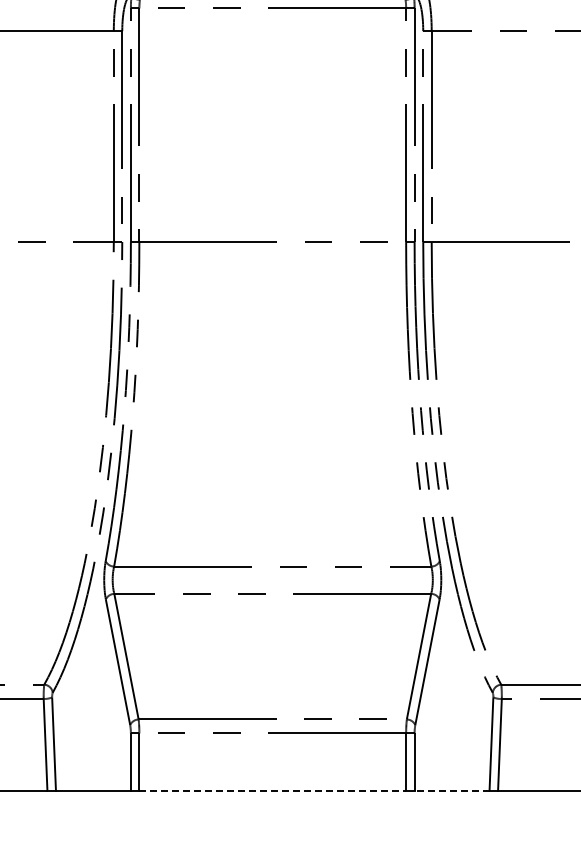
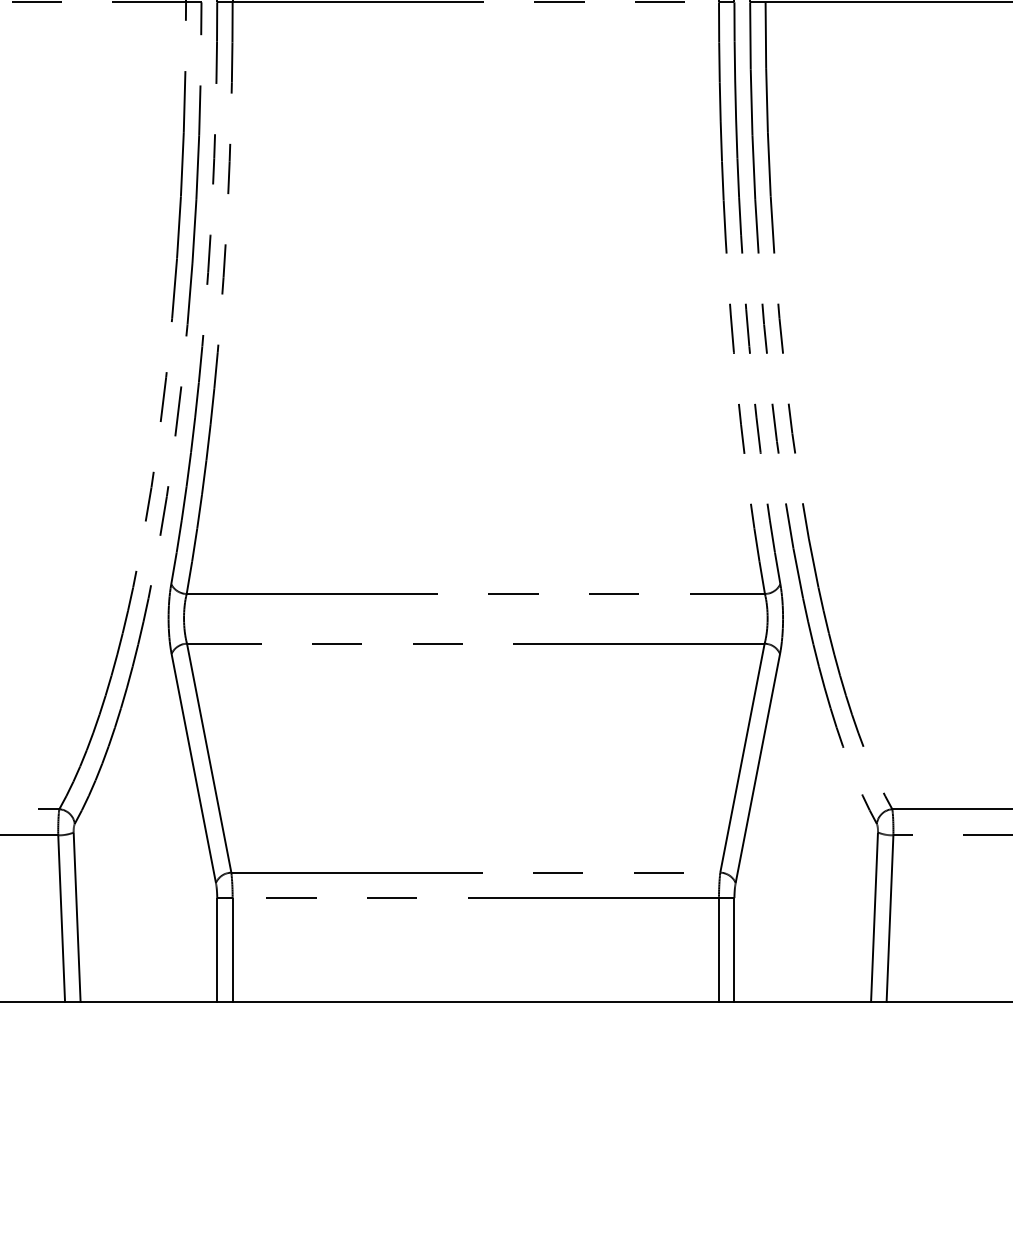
line: (273, 790) -> (477, 1002), dashed -> solid
line: (451, 790) -> (801, 1002), dashed -> solid

